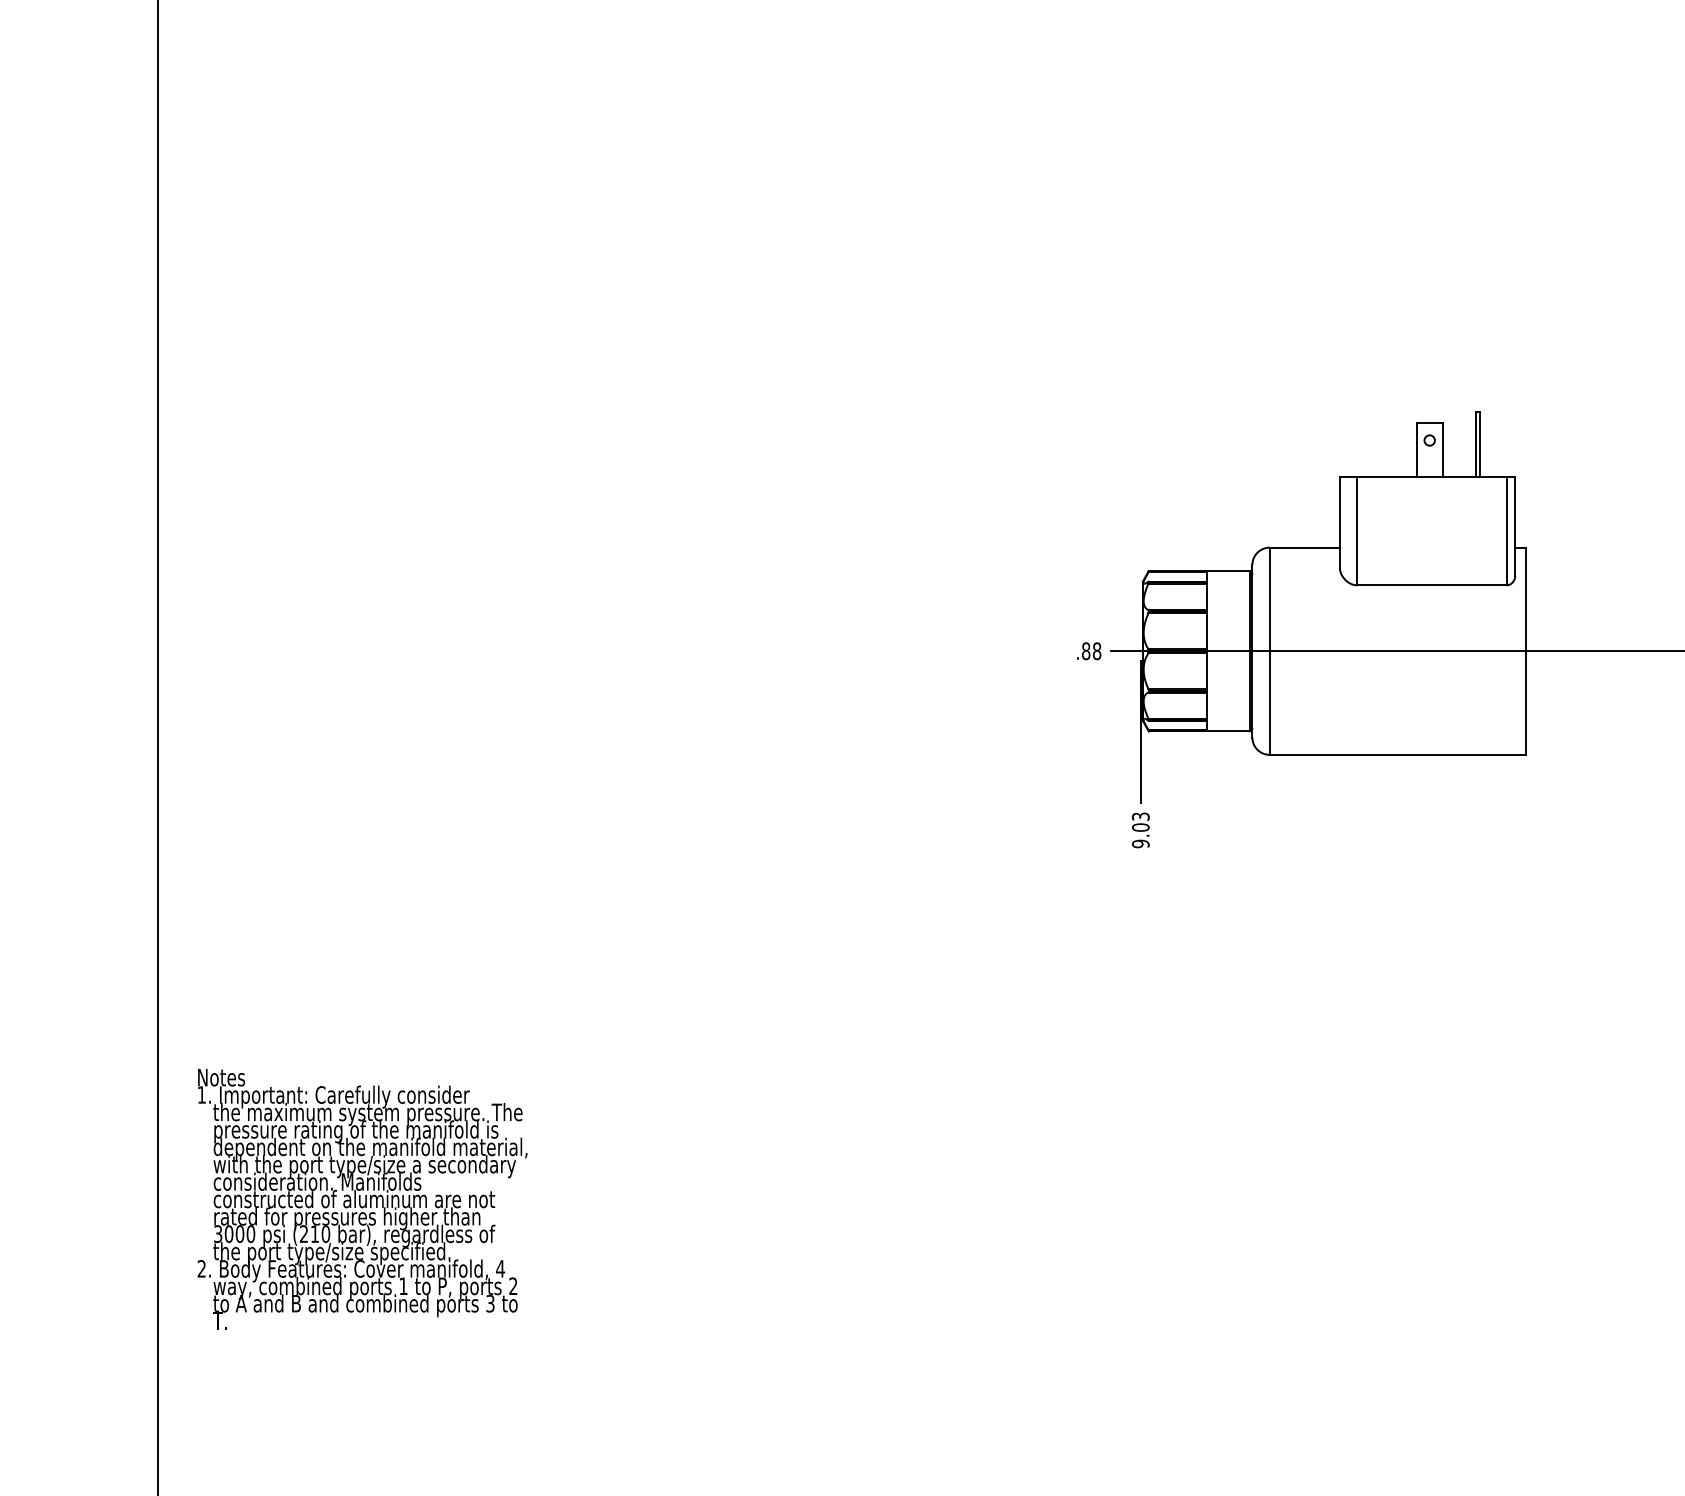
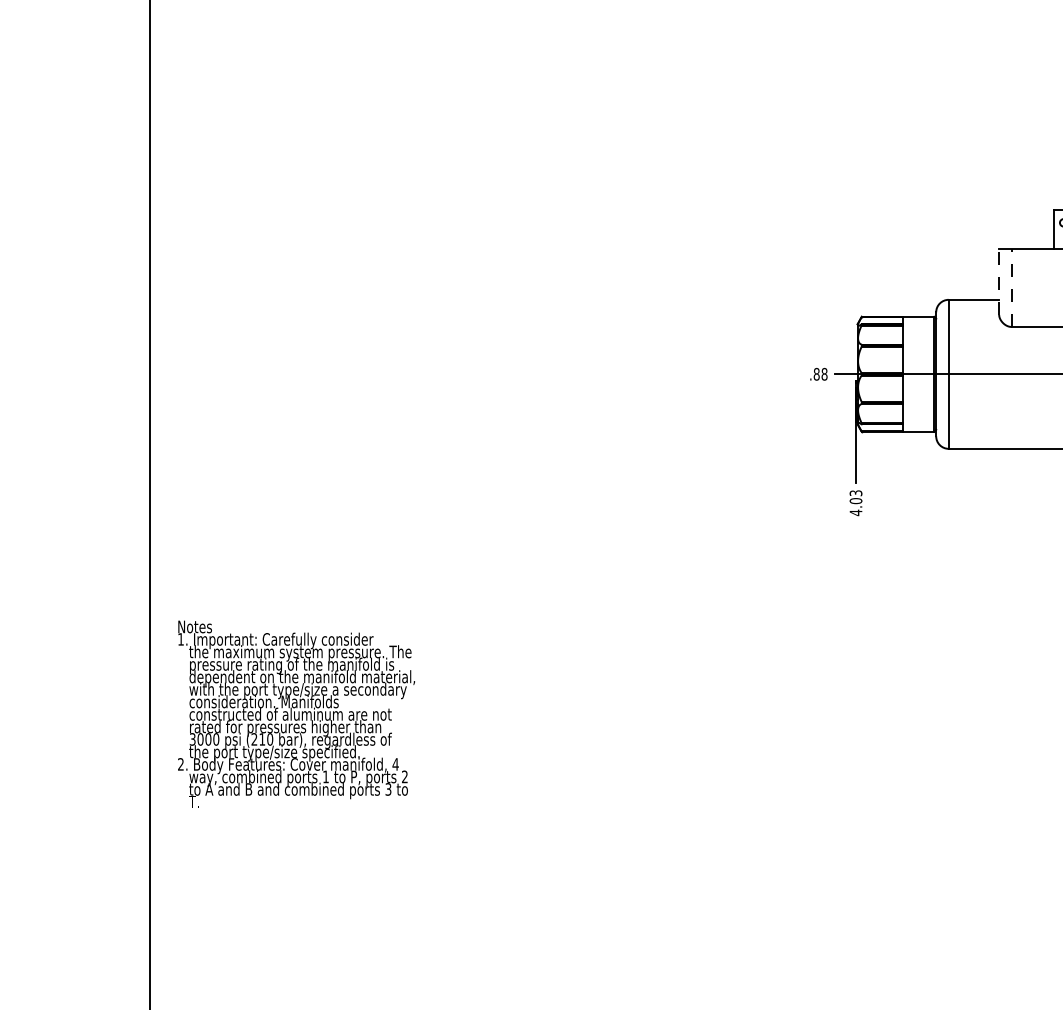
line: (1340, 523) -> (999, 282), solid -> dashed
line: (1357, 531) -> (1011, 288), solid -> dashed
text: (1140, 843) -> (855, 512), 9.03 -> 4.03
text: (362, 1199) -> (296, 714), moved

